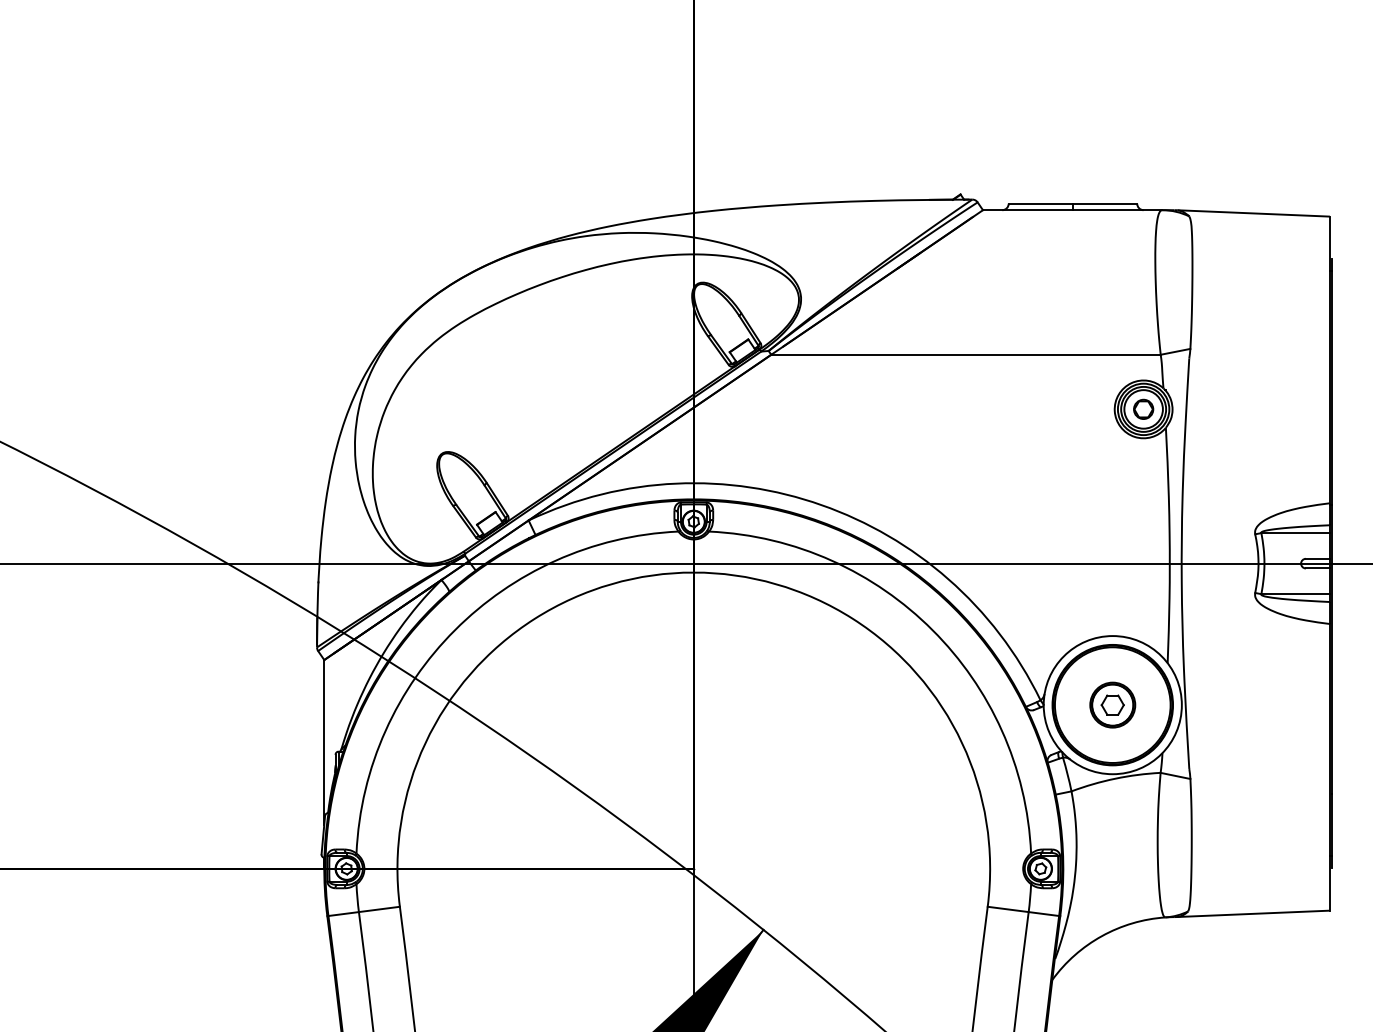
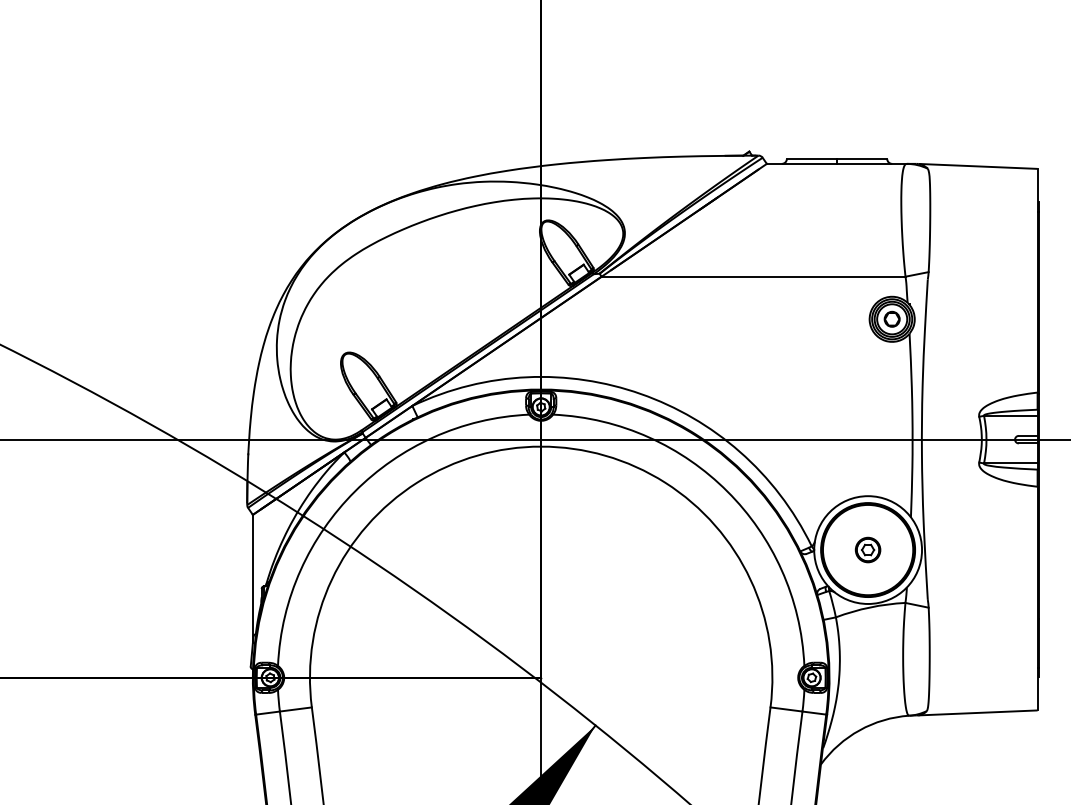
part: (1111, 704) -> (867, 549), size x0.7

